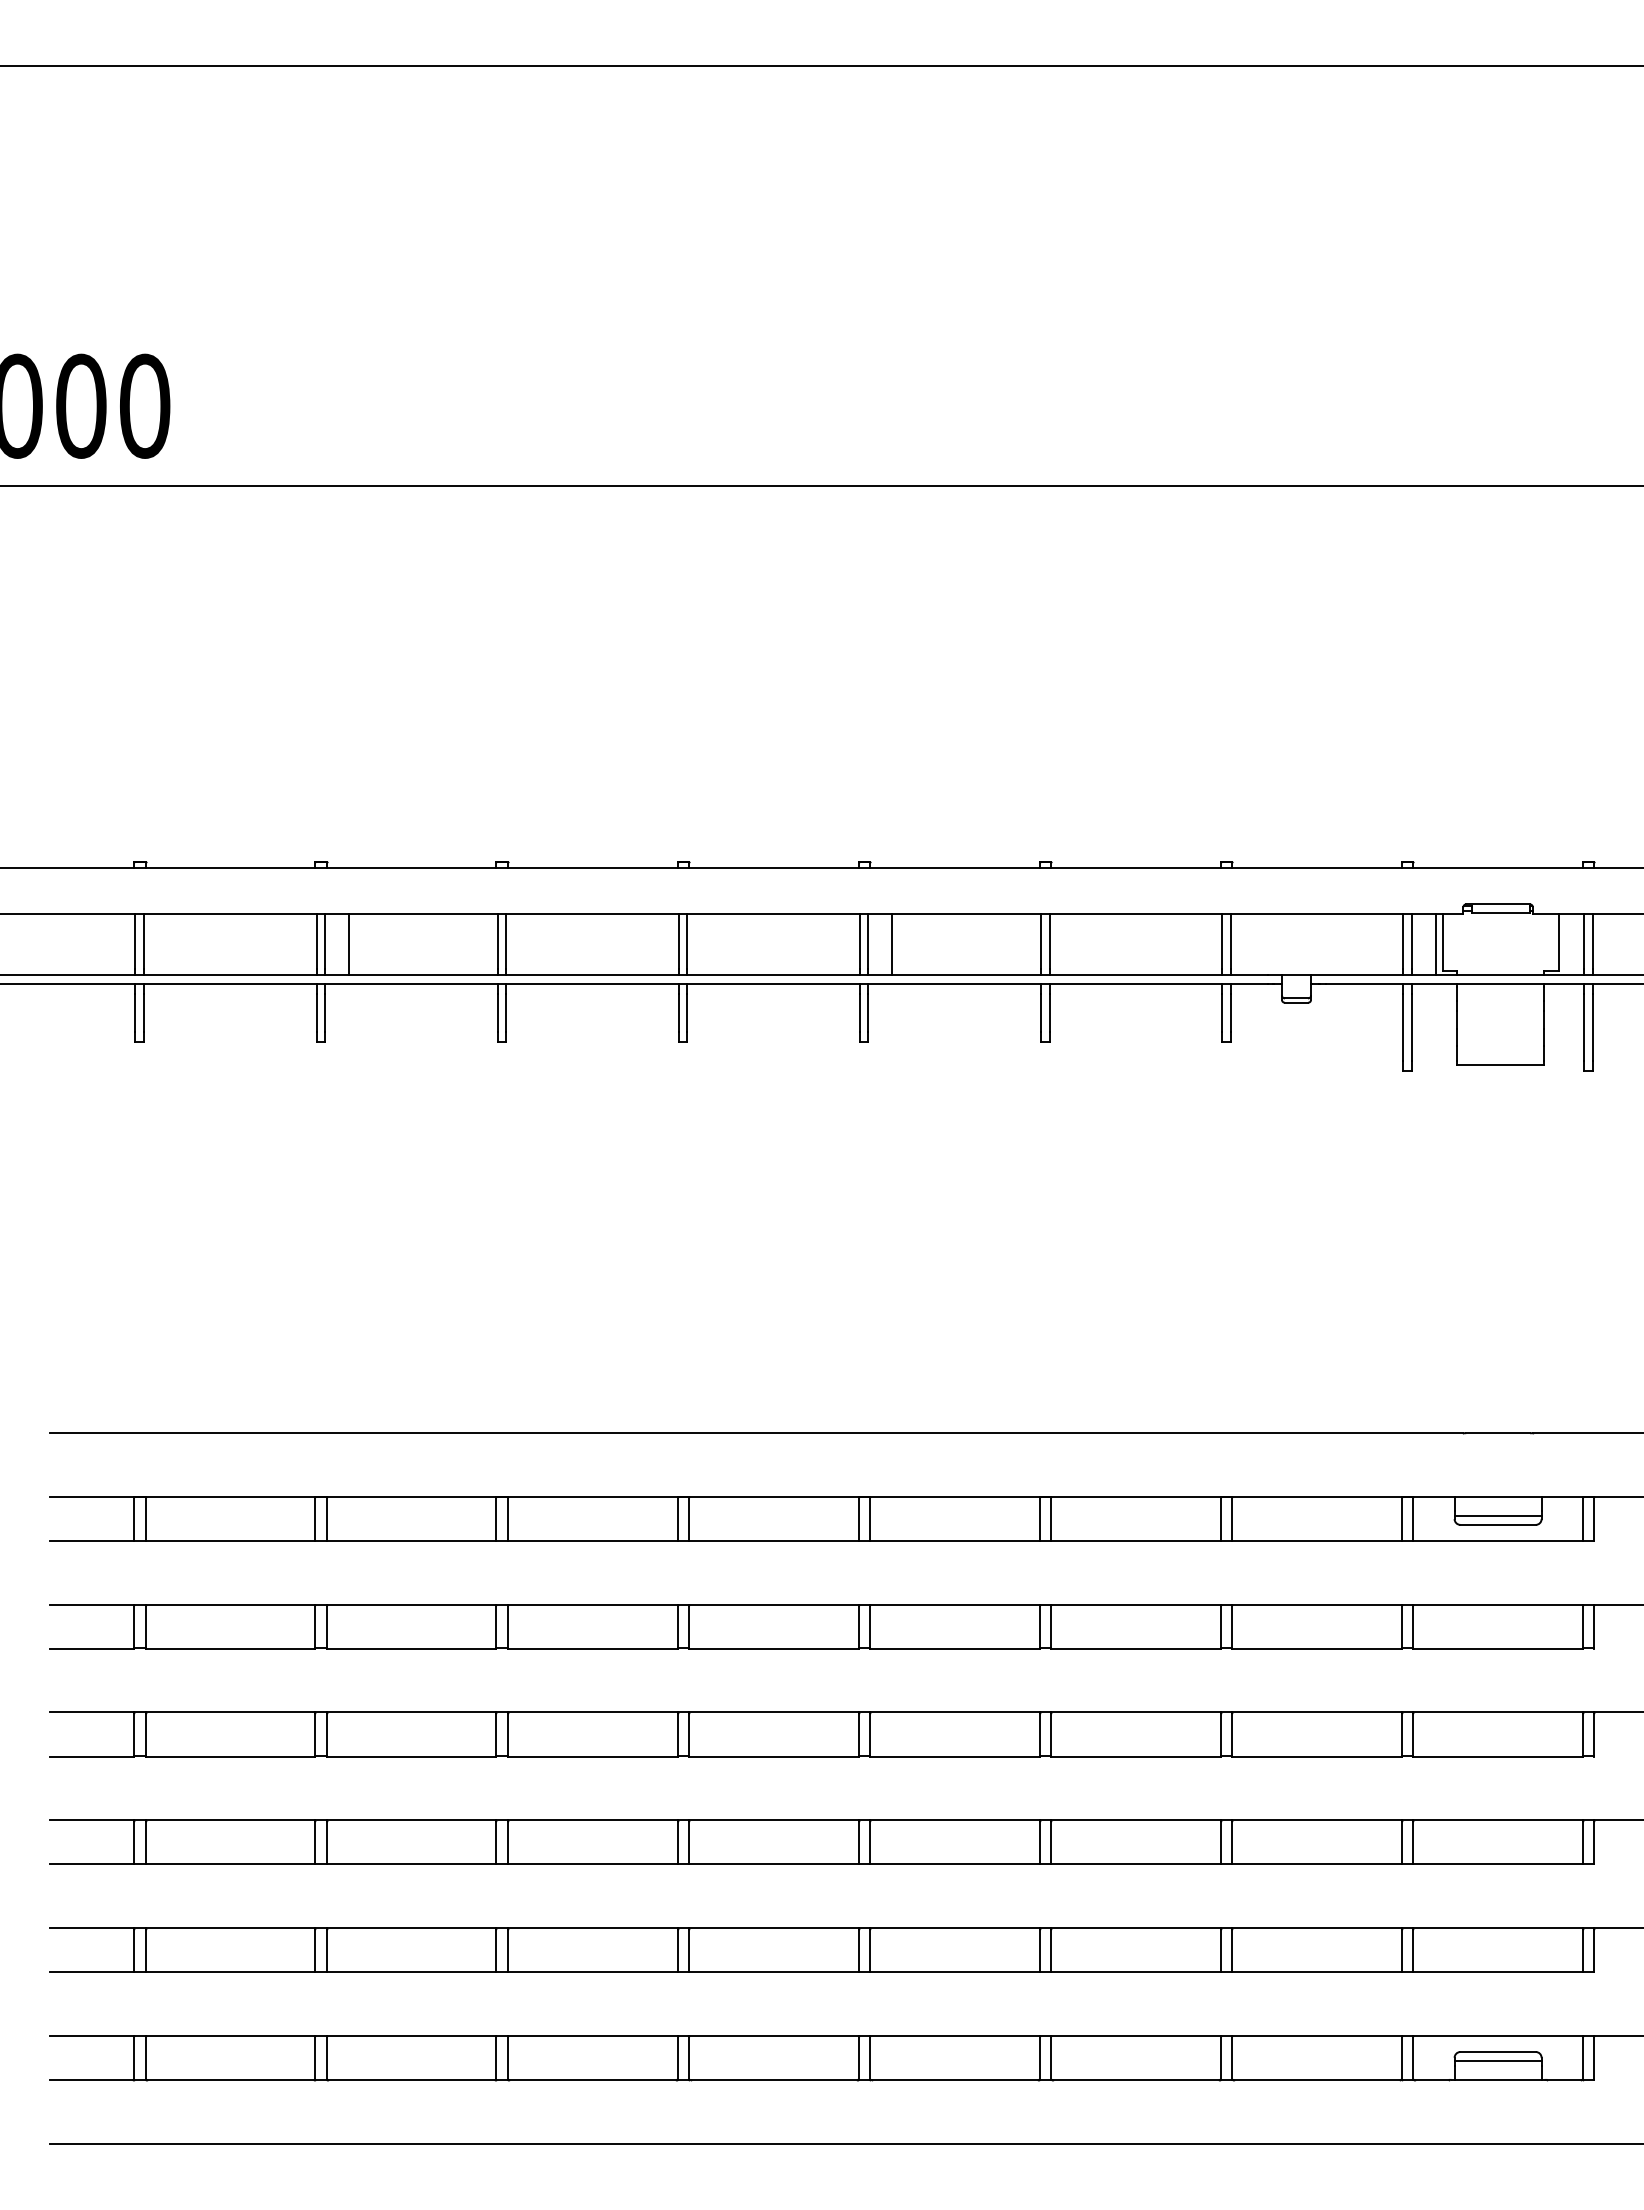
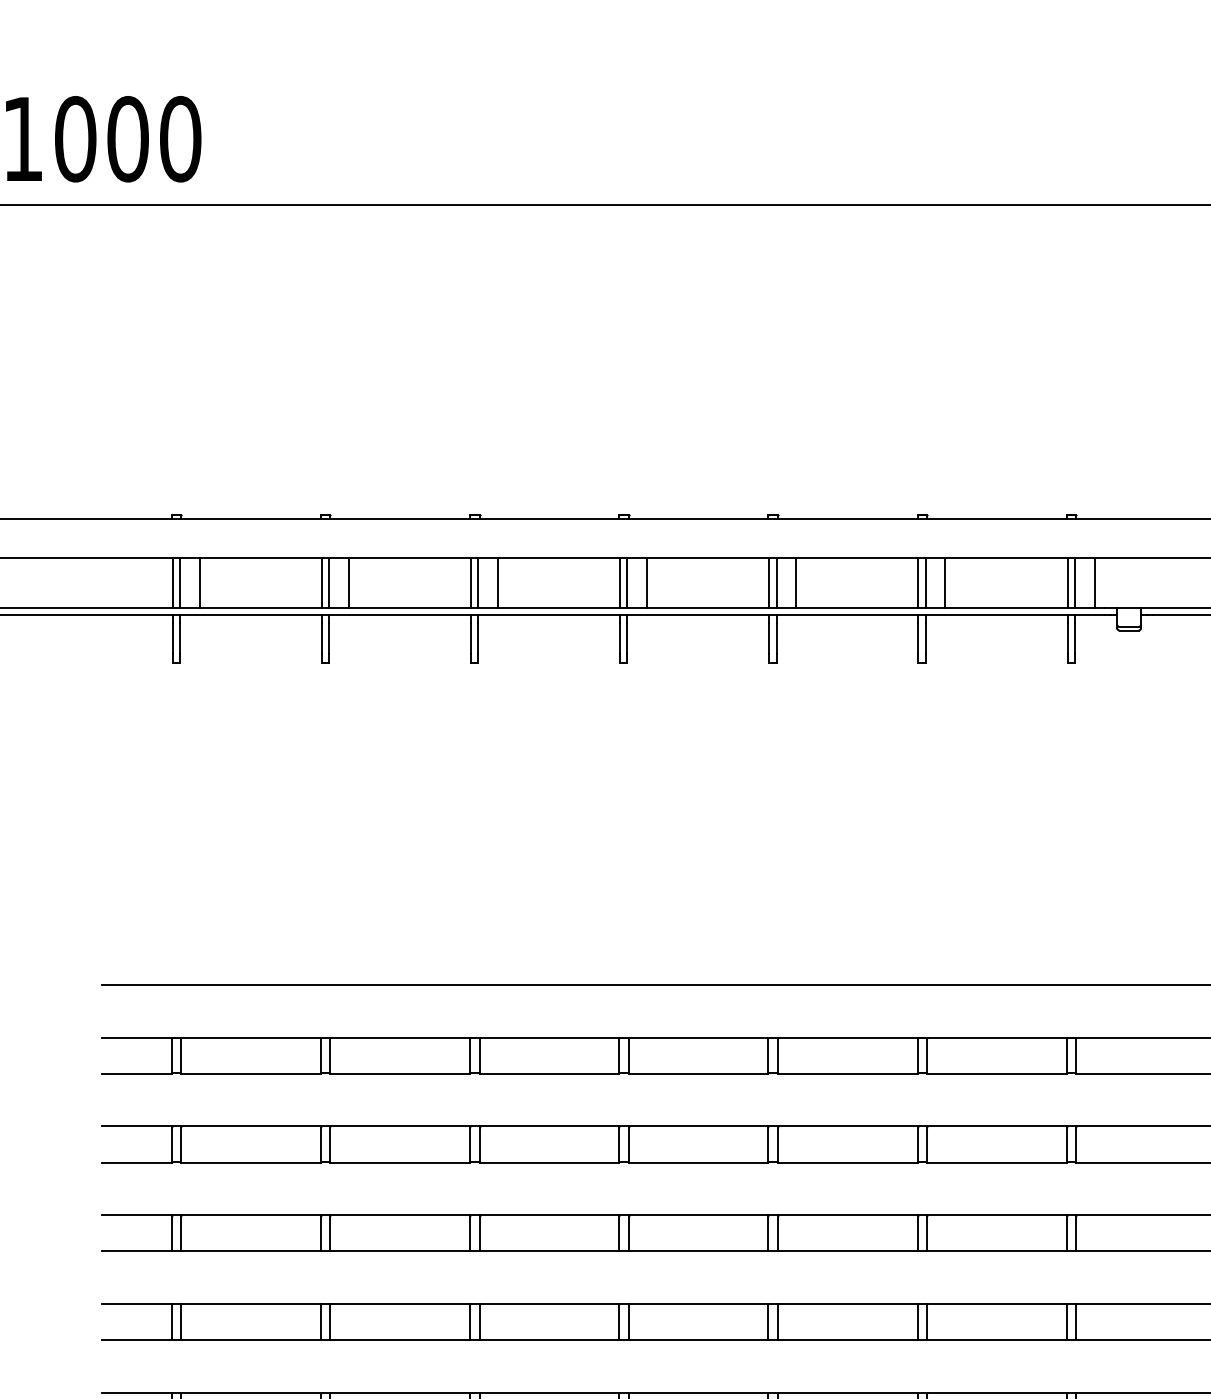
line: (168, 944) -> (199, 582), added
line: (530, 944) -> (498, 582), added
line: (711, 944) -> (647, 582), added
line: (1073, 944) -> (945, 582), added
line: (1254, 944) -> (1094, 582), added

